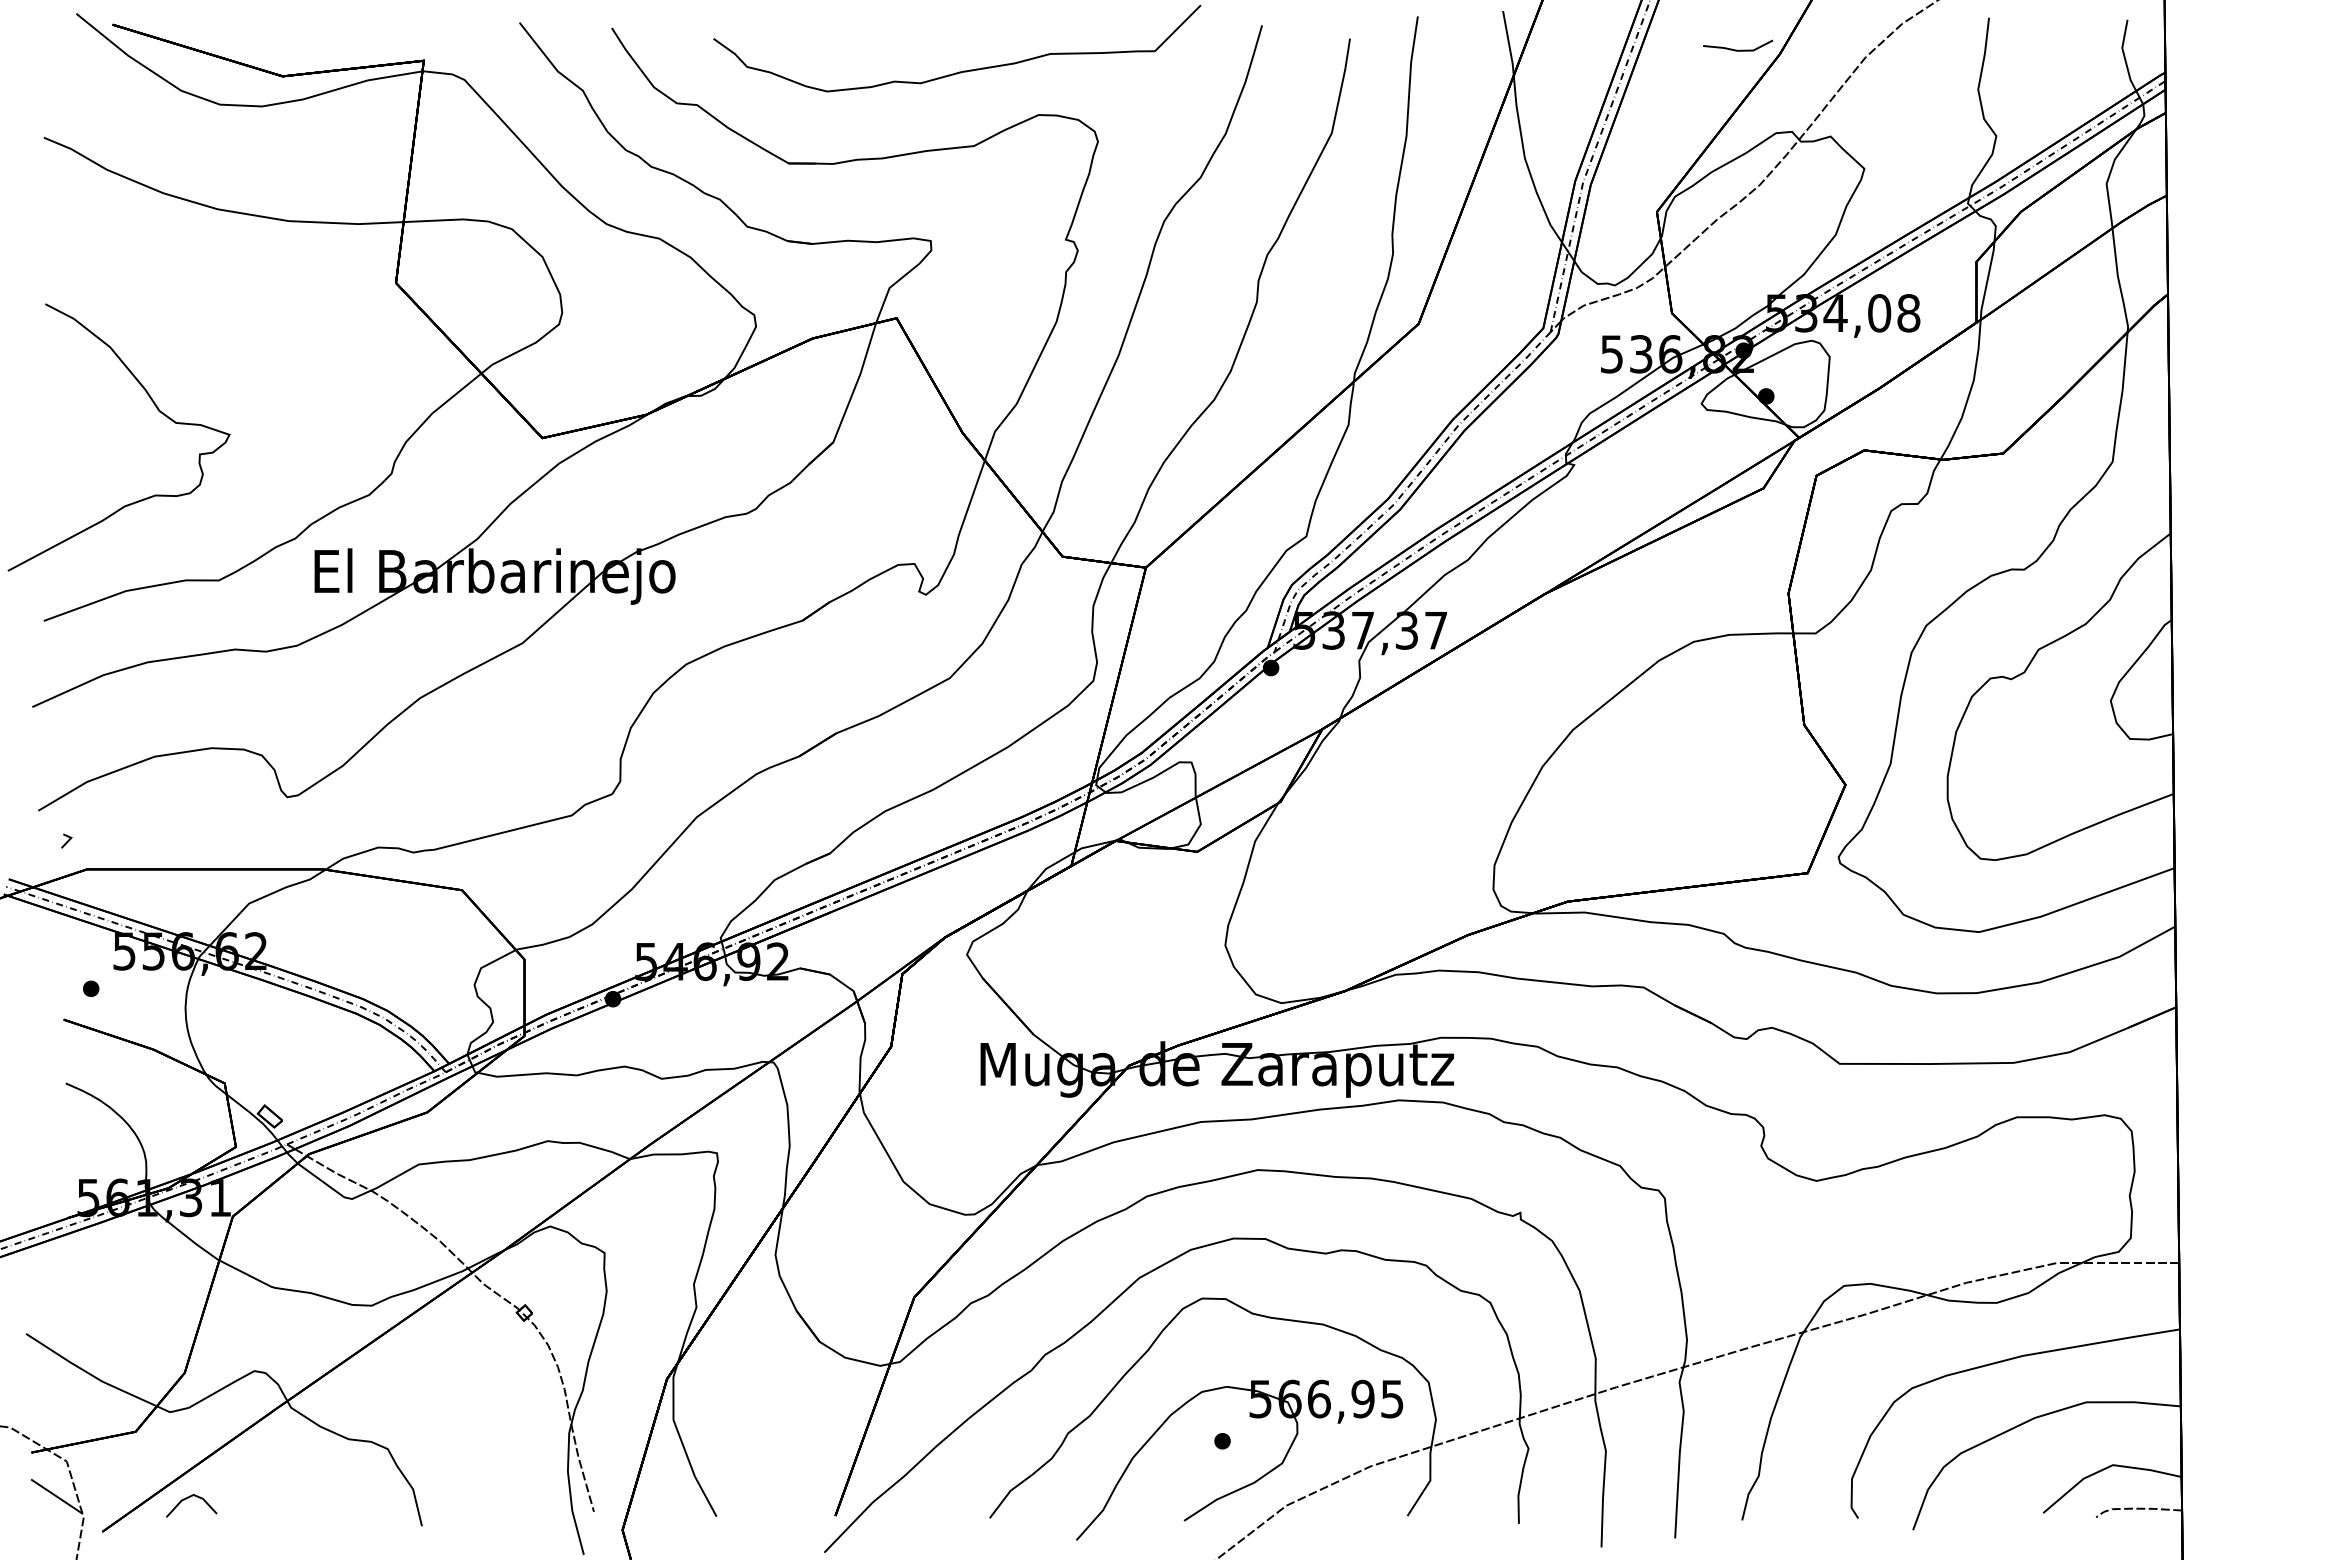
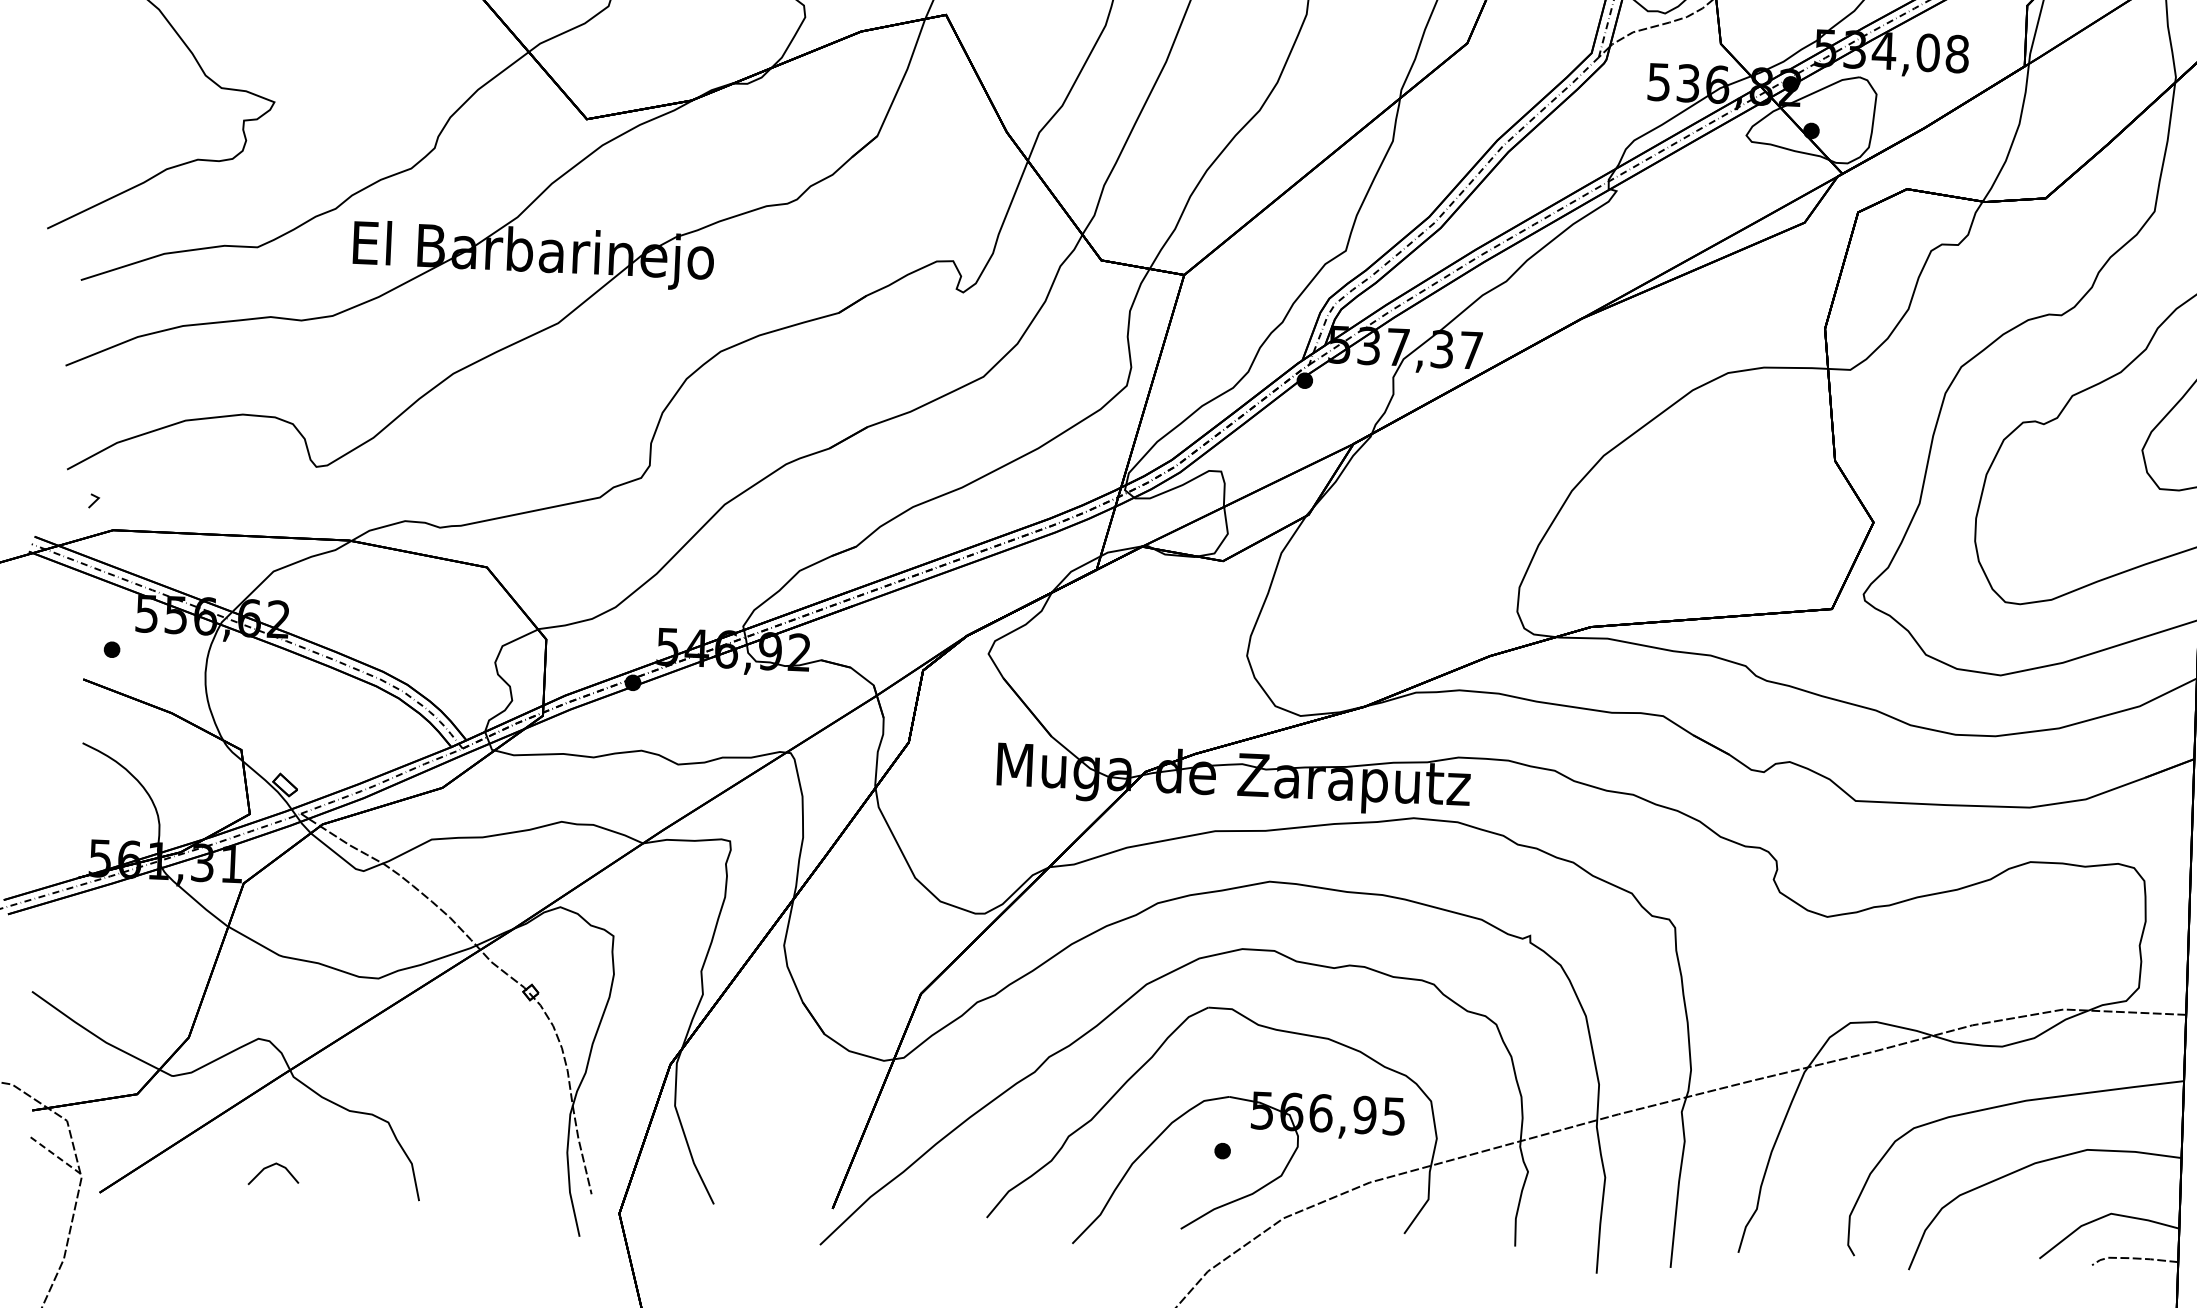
line: (56, 1496) -> (55, 1155), solid -> dashed
line: (188, 1498) -> (271, 1166), moved

